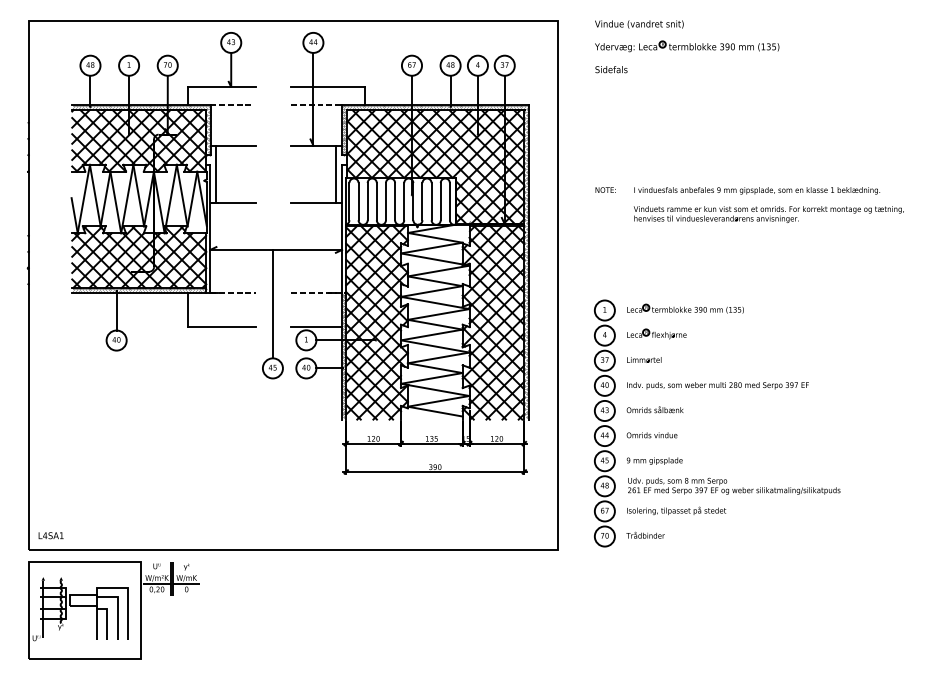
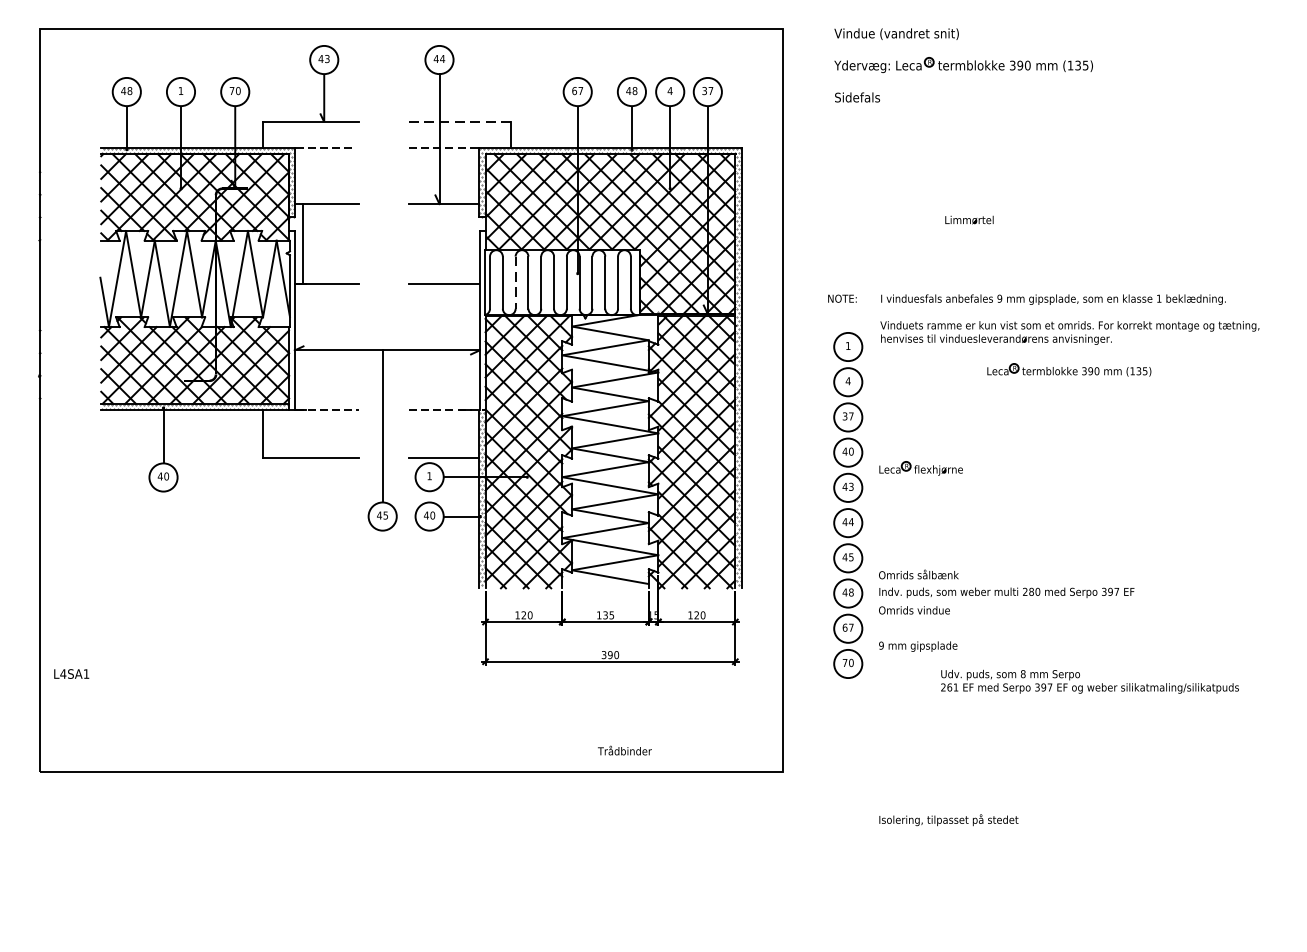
line: (327, 87) -> (459, 122), solid -> dashed
line: (336, 173) -> (471, 243), removed
text: (605, 189) -> (842, 297), moved
line: (367, 201) -> (515, 282), solid -> dashed
text: (768, 204) -> (1069, 318), moved
part: (685, 308) -> (1069, 369), moved
text: (644, 359) -> (969, 219), moved
text: (717, 385) -> (1006, 592), moved
part: (604, 423) -> (847, 505), moved
text: (734, 485) -> (1090, 680), moved
text: (676, 510) -> (948, 819), moved
text: (645, 534) -> (624, 749), moved
text: (50, 535) -> (70, 673), moved
part: (113, 610) -> (159, 856), removed

